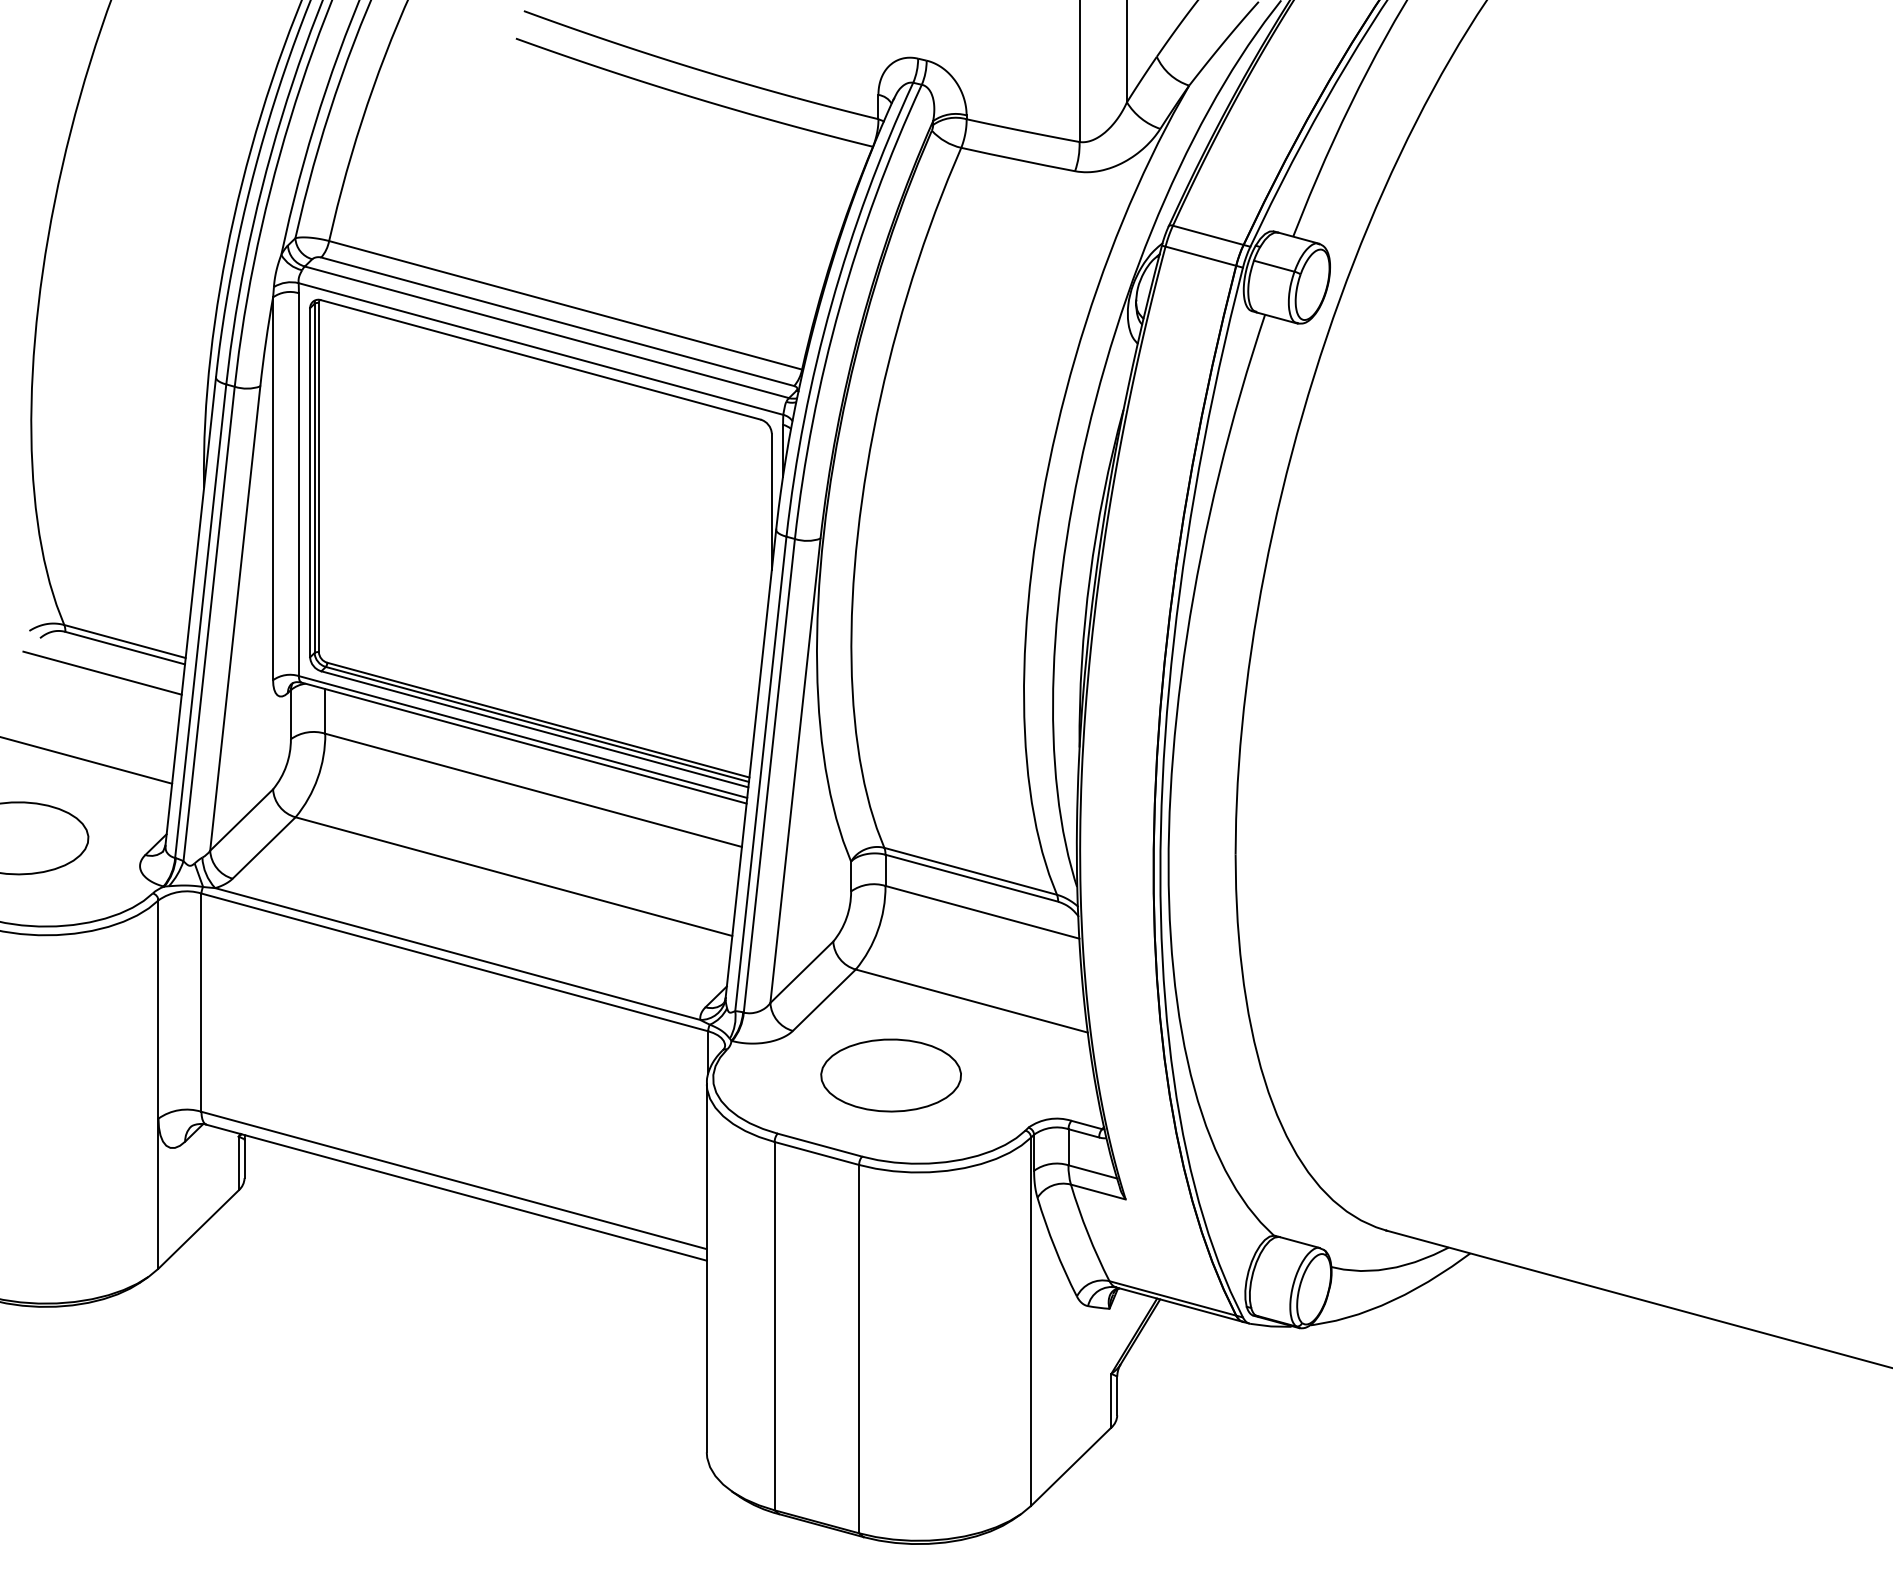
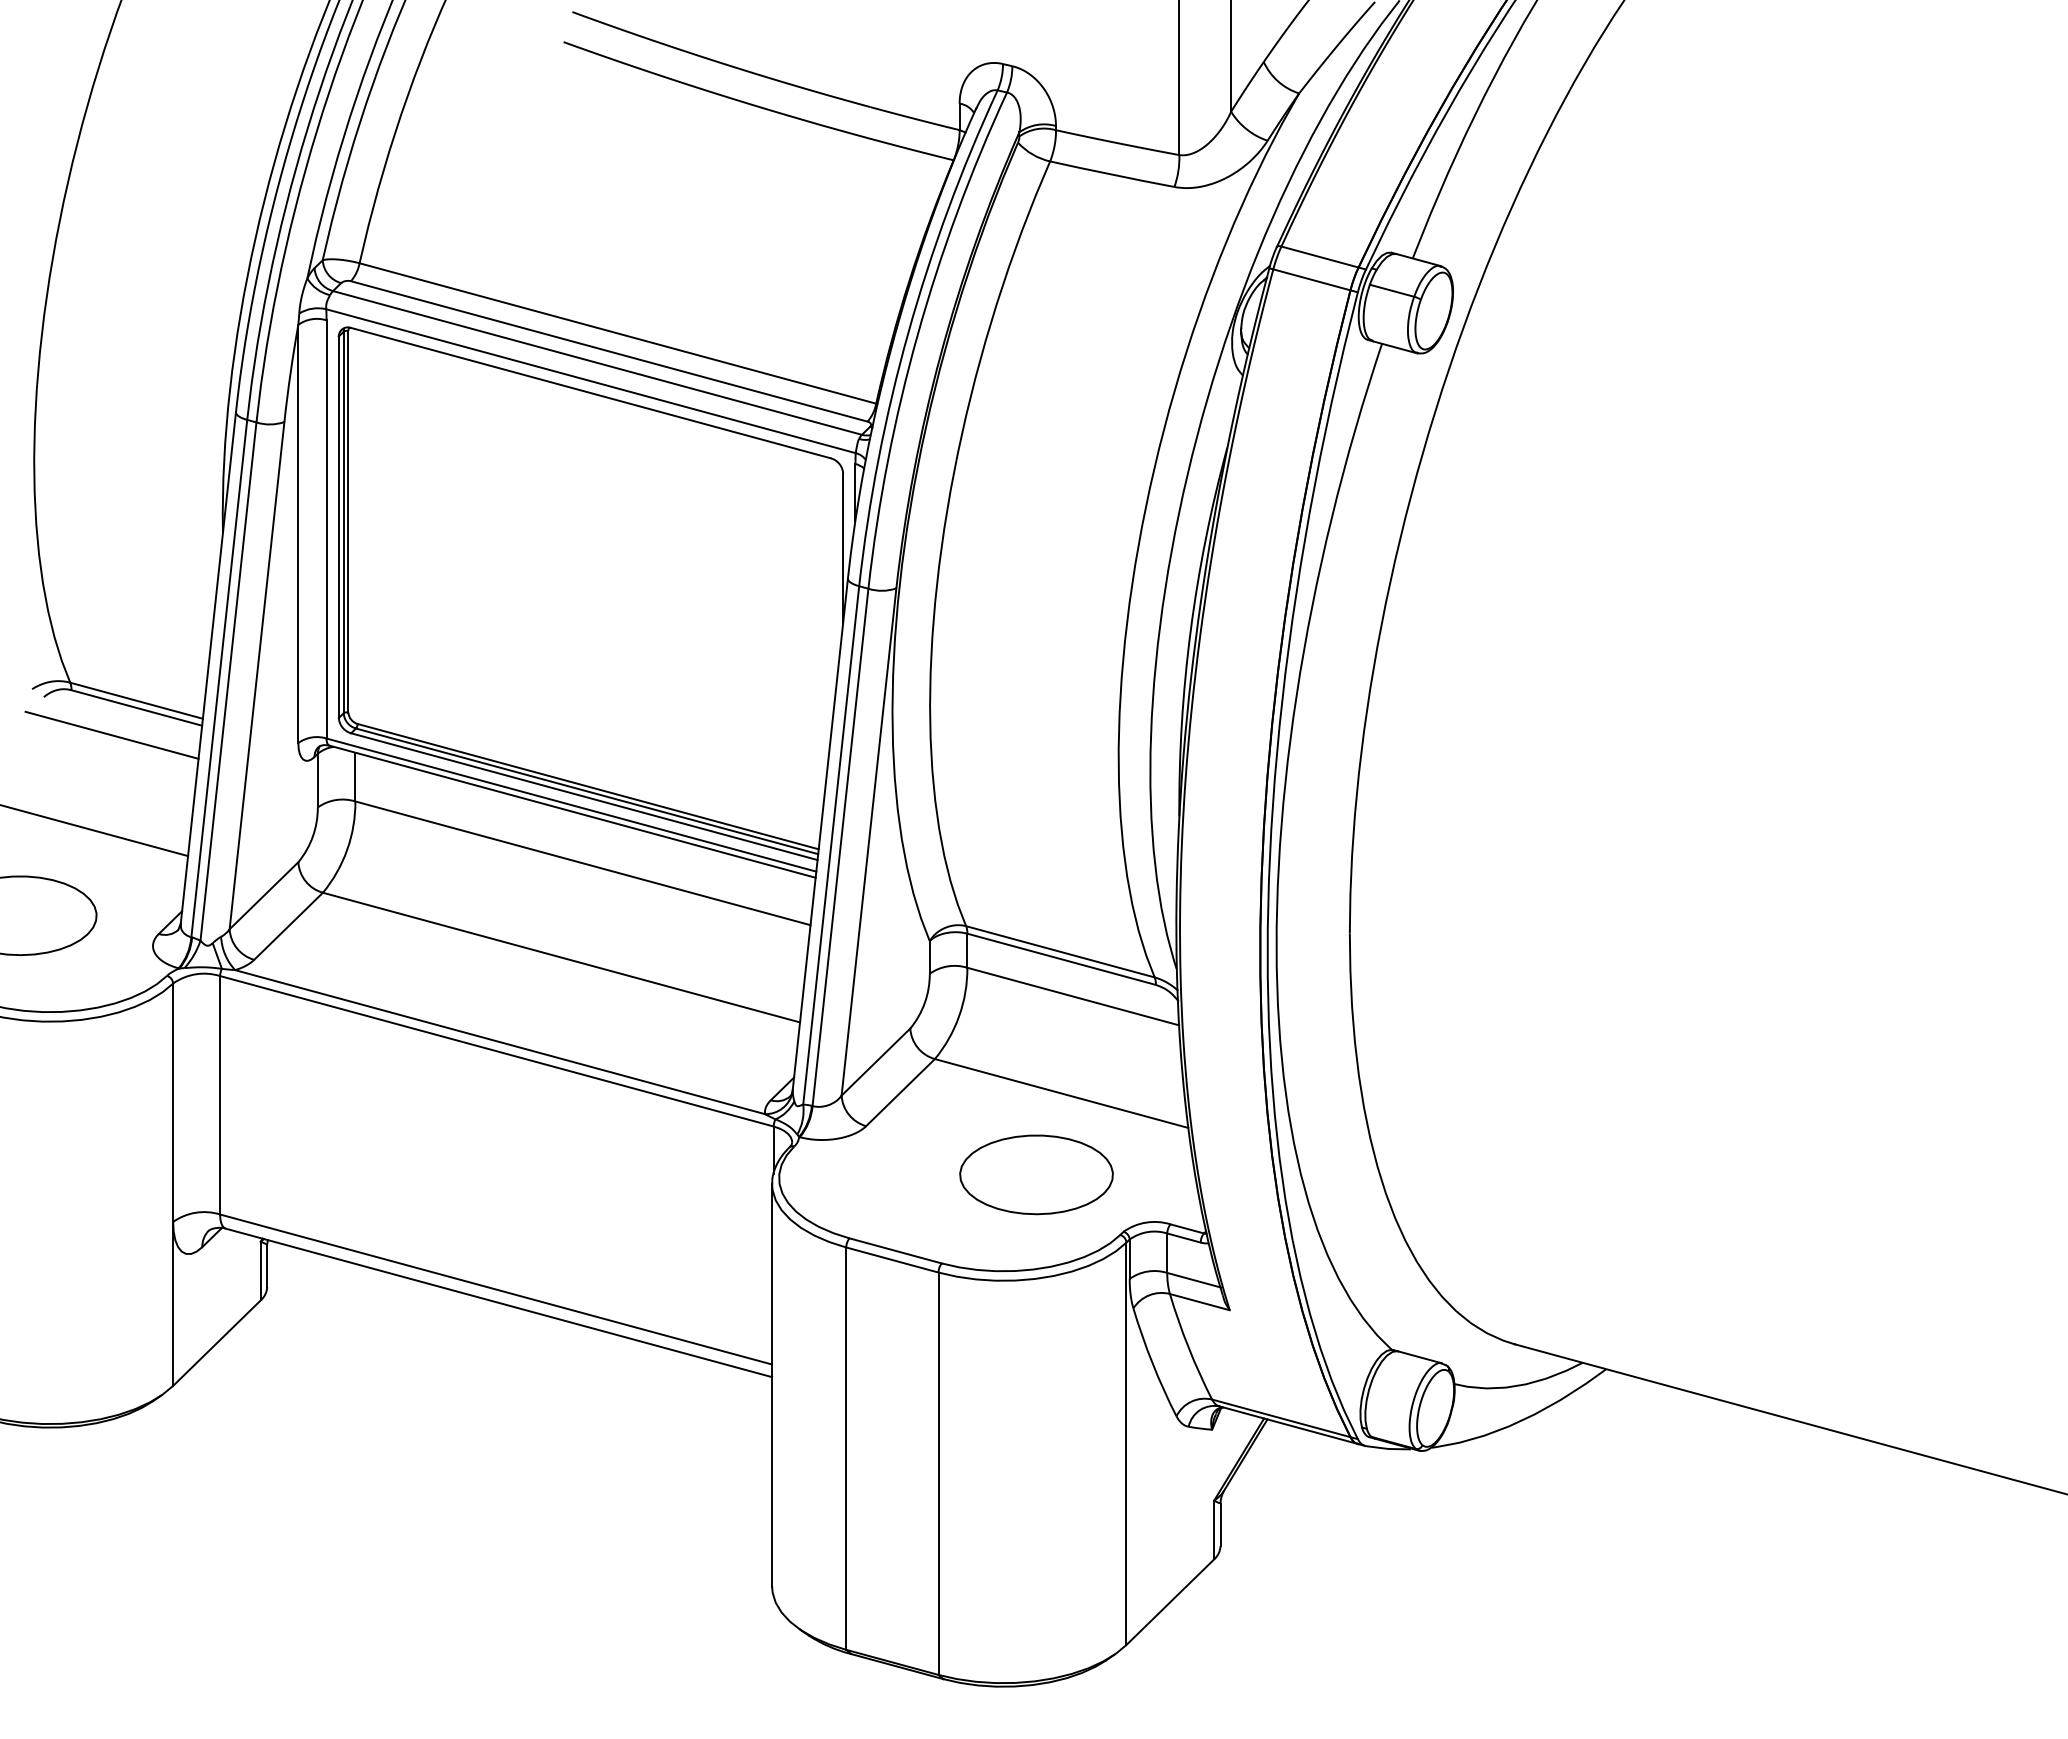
part: (891, 1075) -> (1036, 1174), moved

